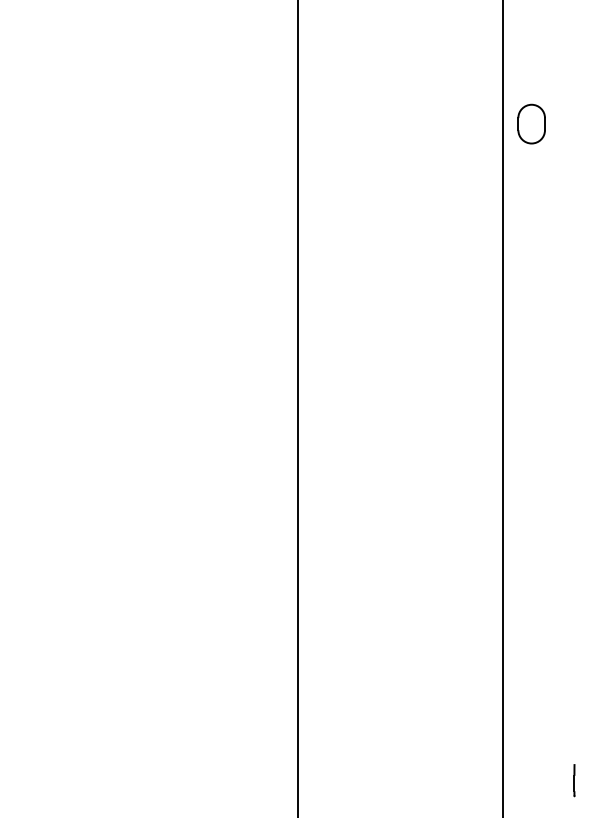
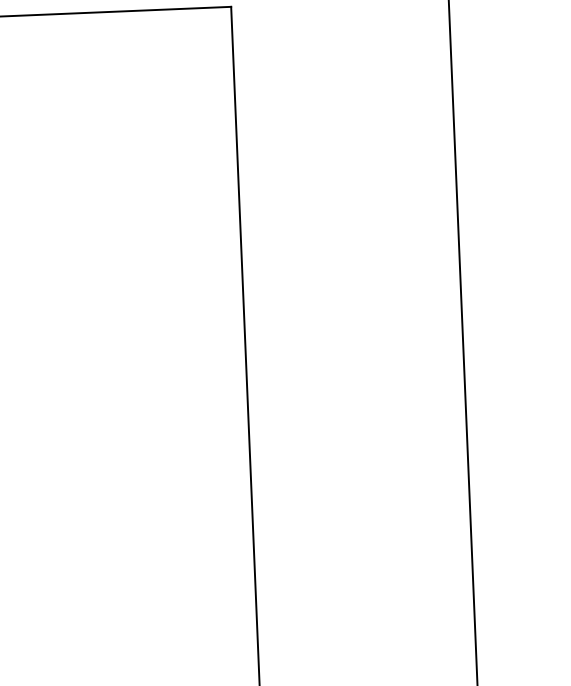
part: (531, 123) -> (486, 174), removed

